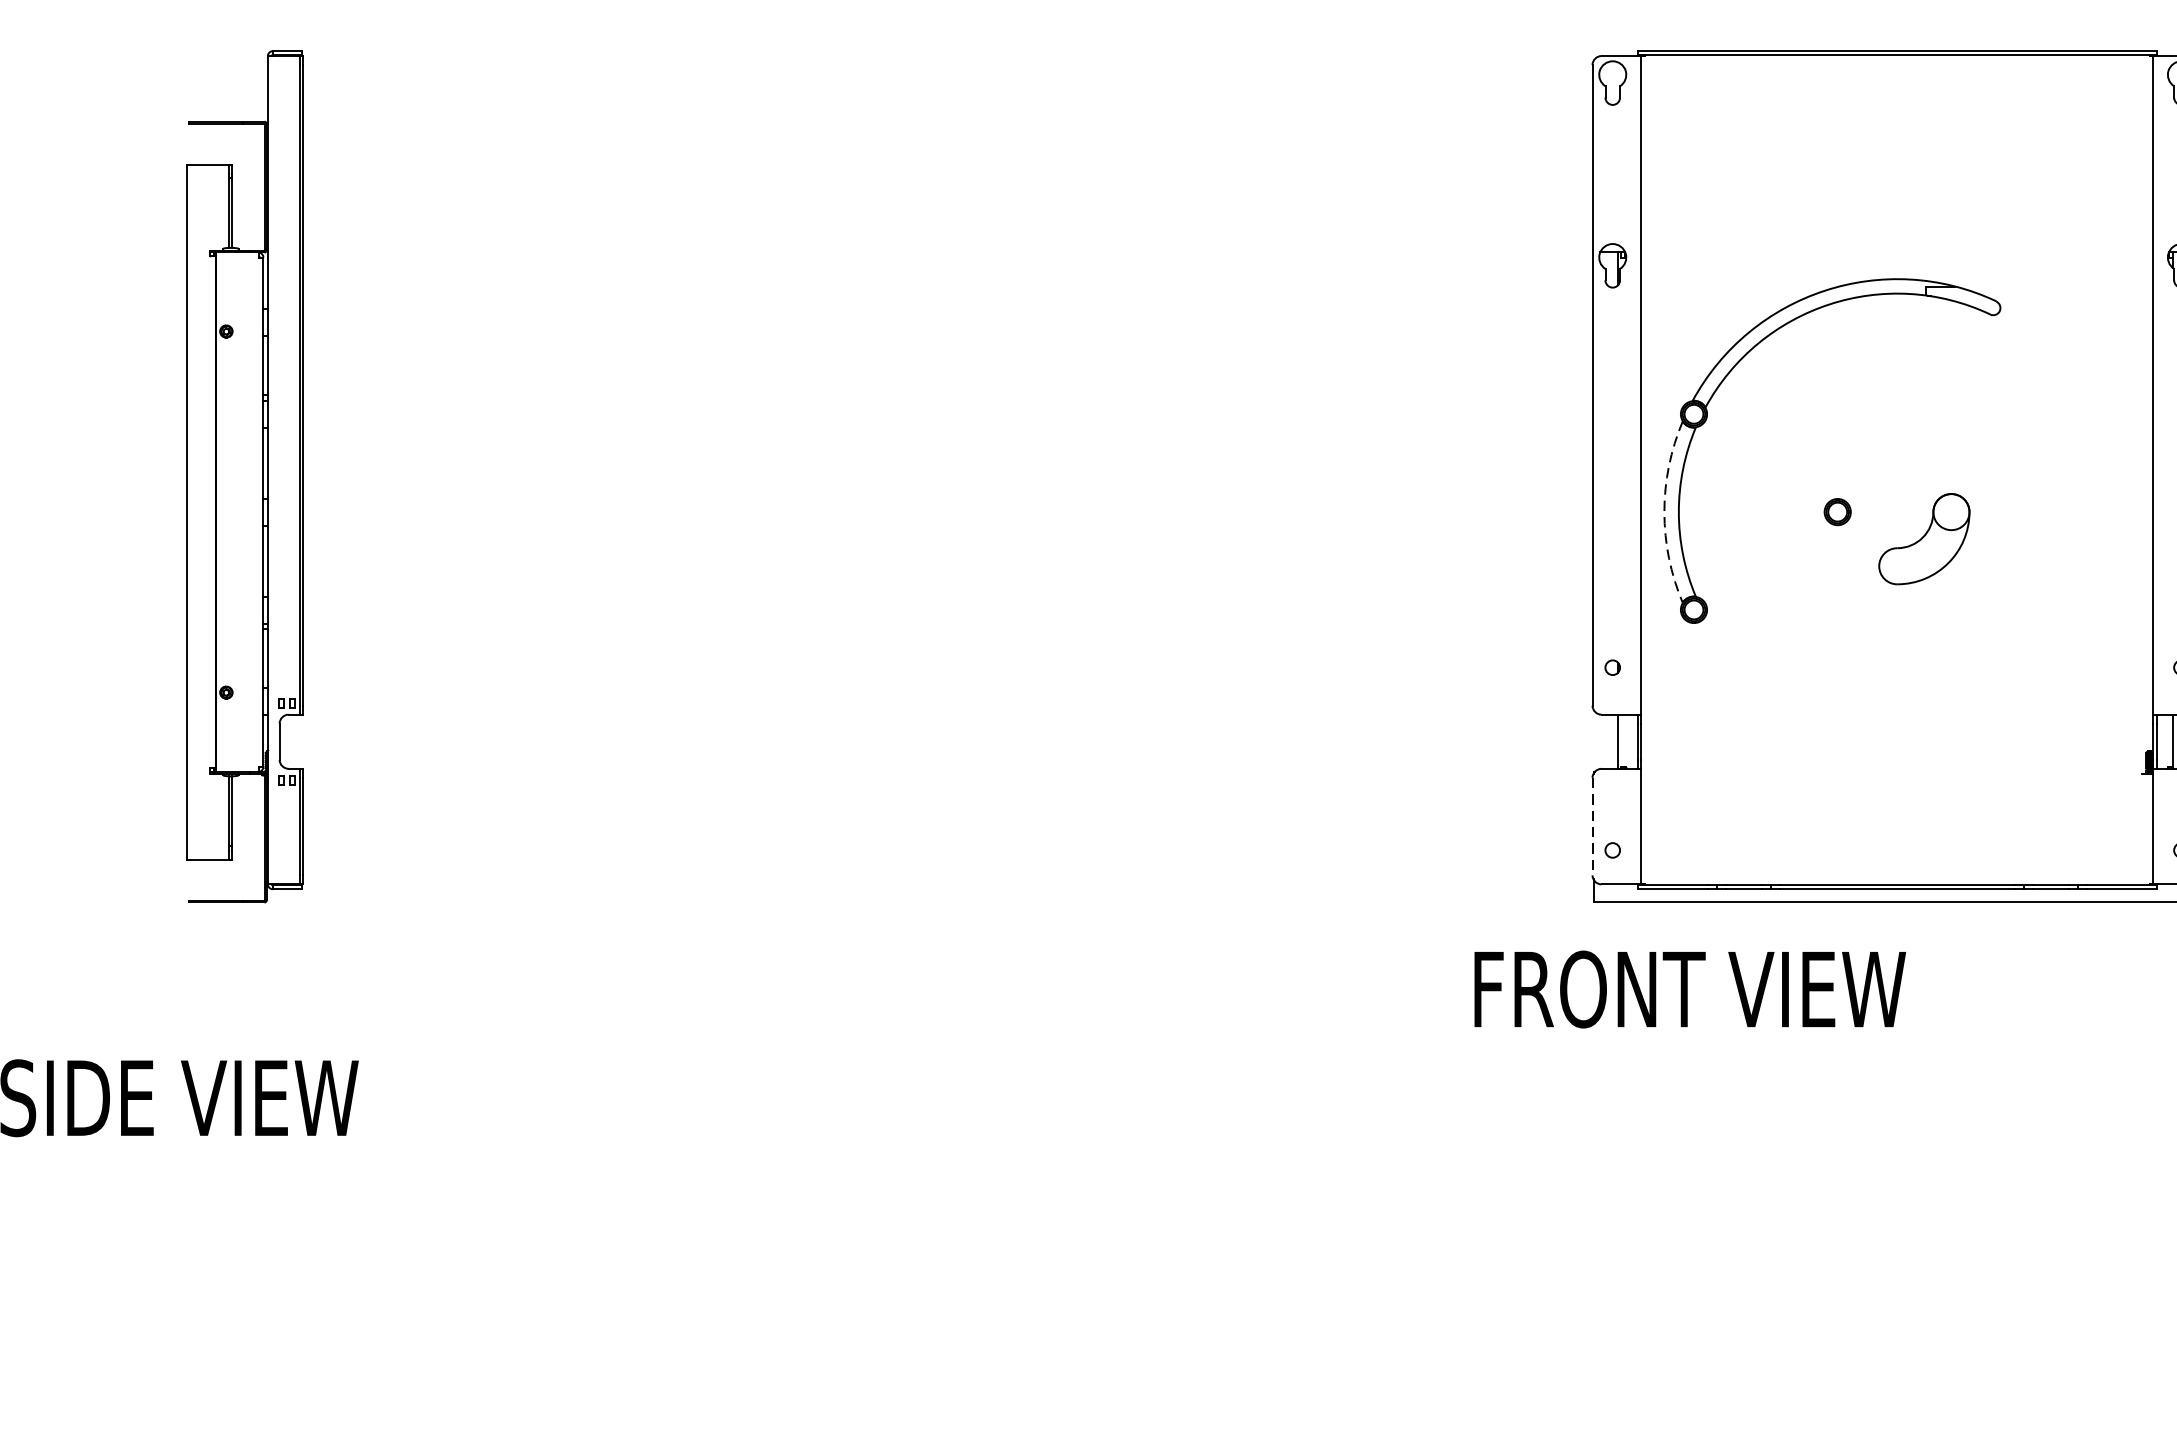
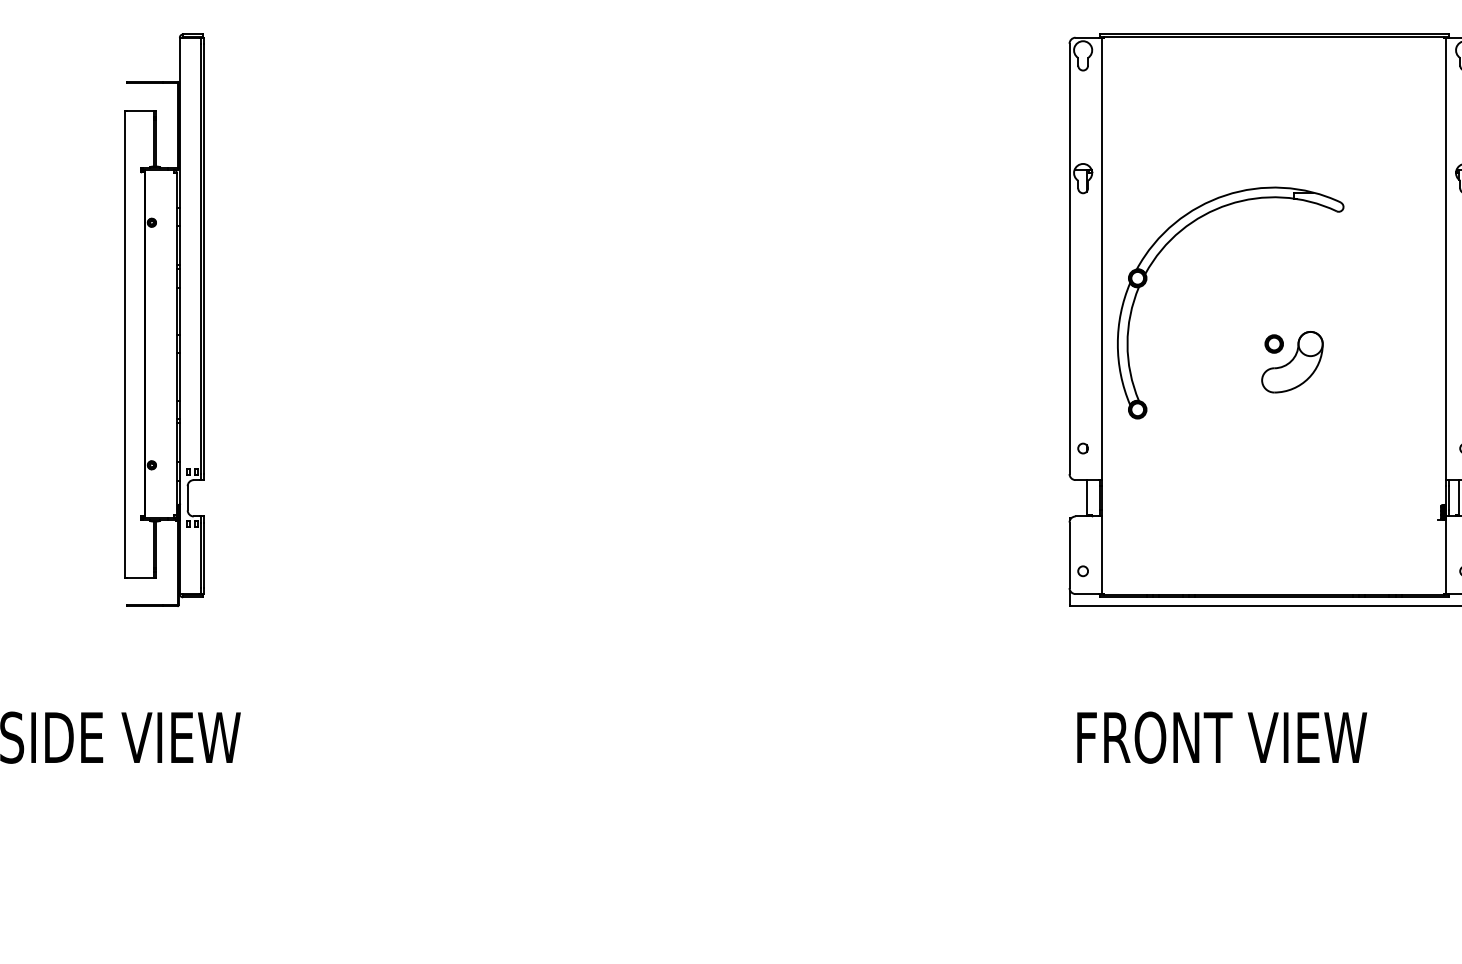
part: (1836, 511) -> (1273, 343), moved
arc: (1663, 512) -> (1117, 344), dashed -> solid
line: (1592, 826) -> (1069, 555), dashed -> solid
text: (1690, 989) -> (1222, 737), moved

